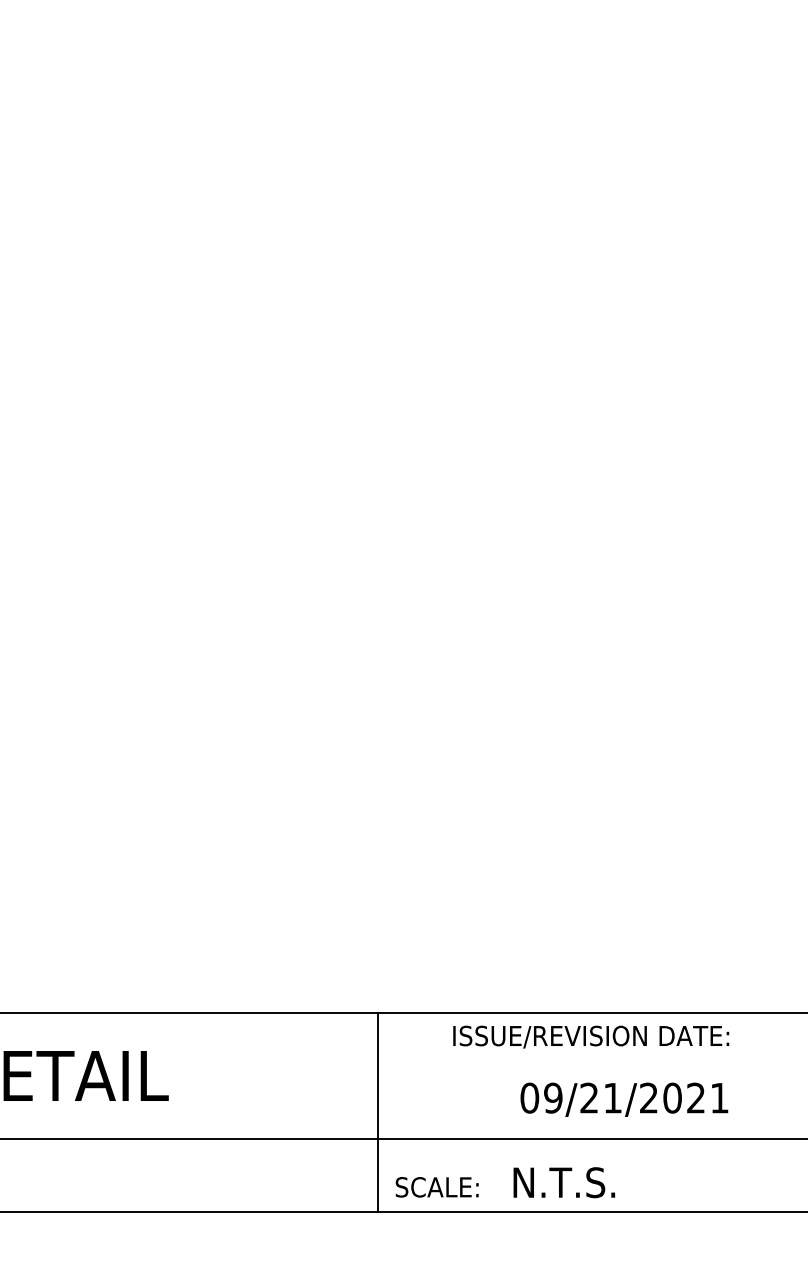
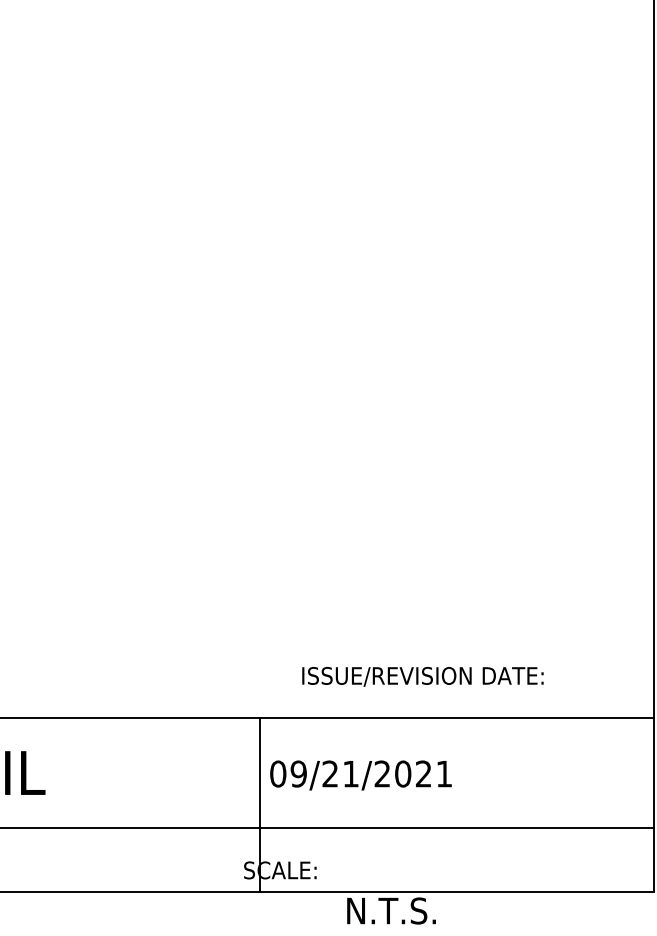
text: (591, 1036) -> (423, 676), moved
text: (624, 1099) -> (361, 775), moved
line: (377, 1112) -> (259, 804), moved
text: (564, 1182) -> (391, 910), moved

